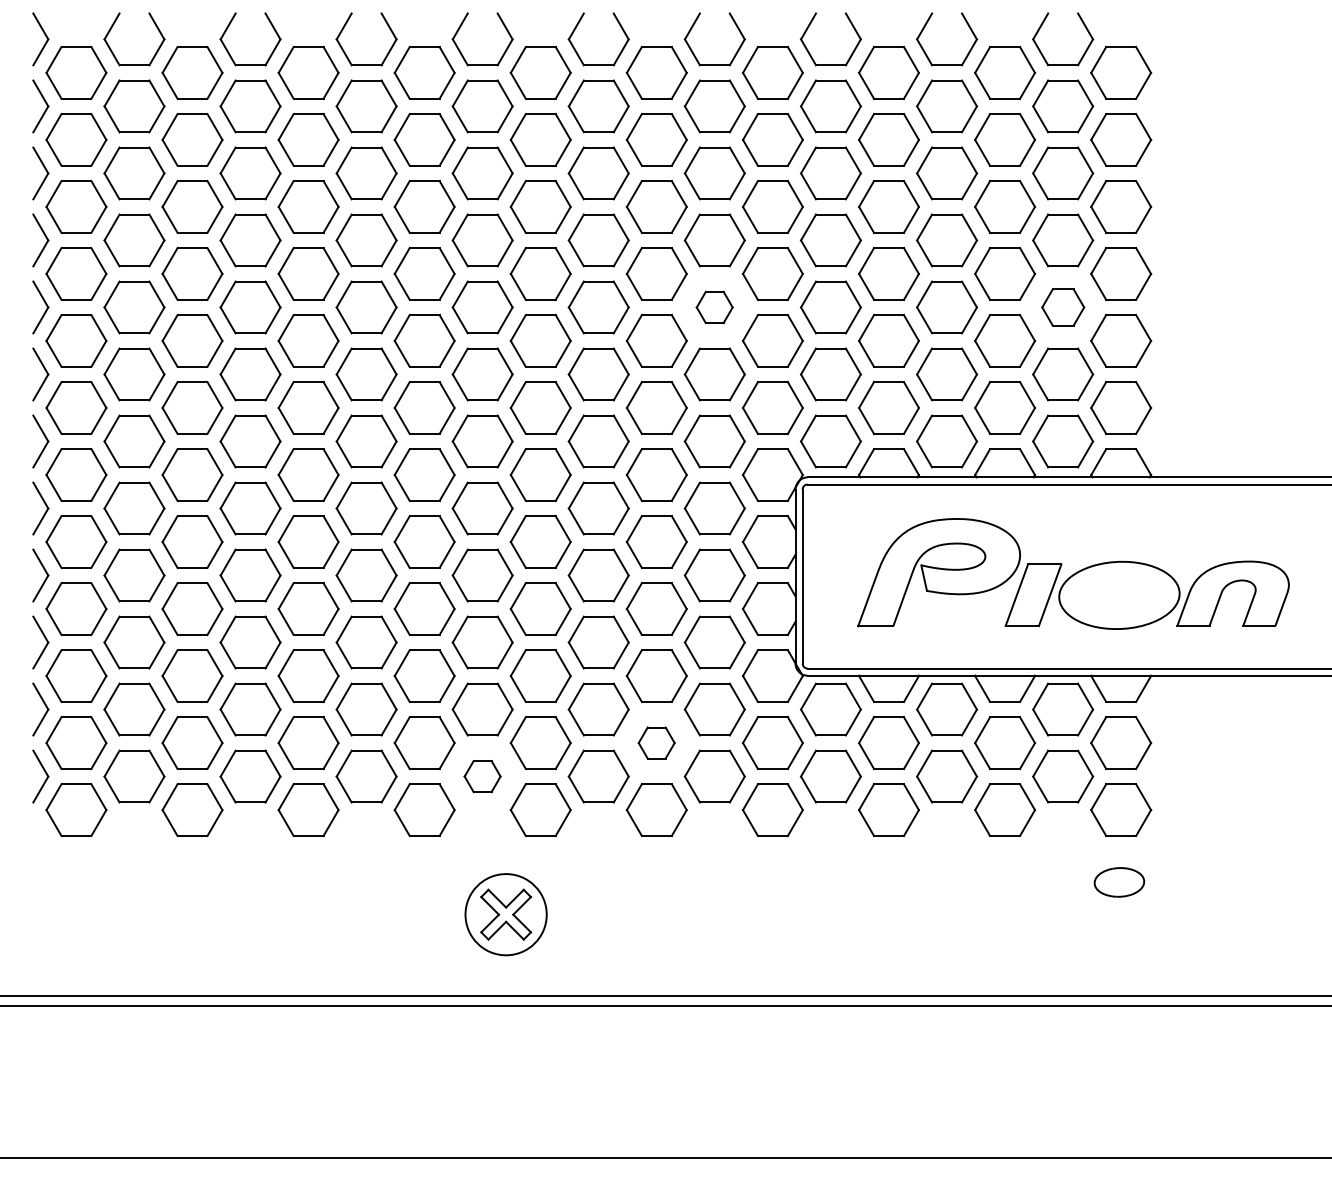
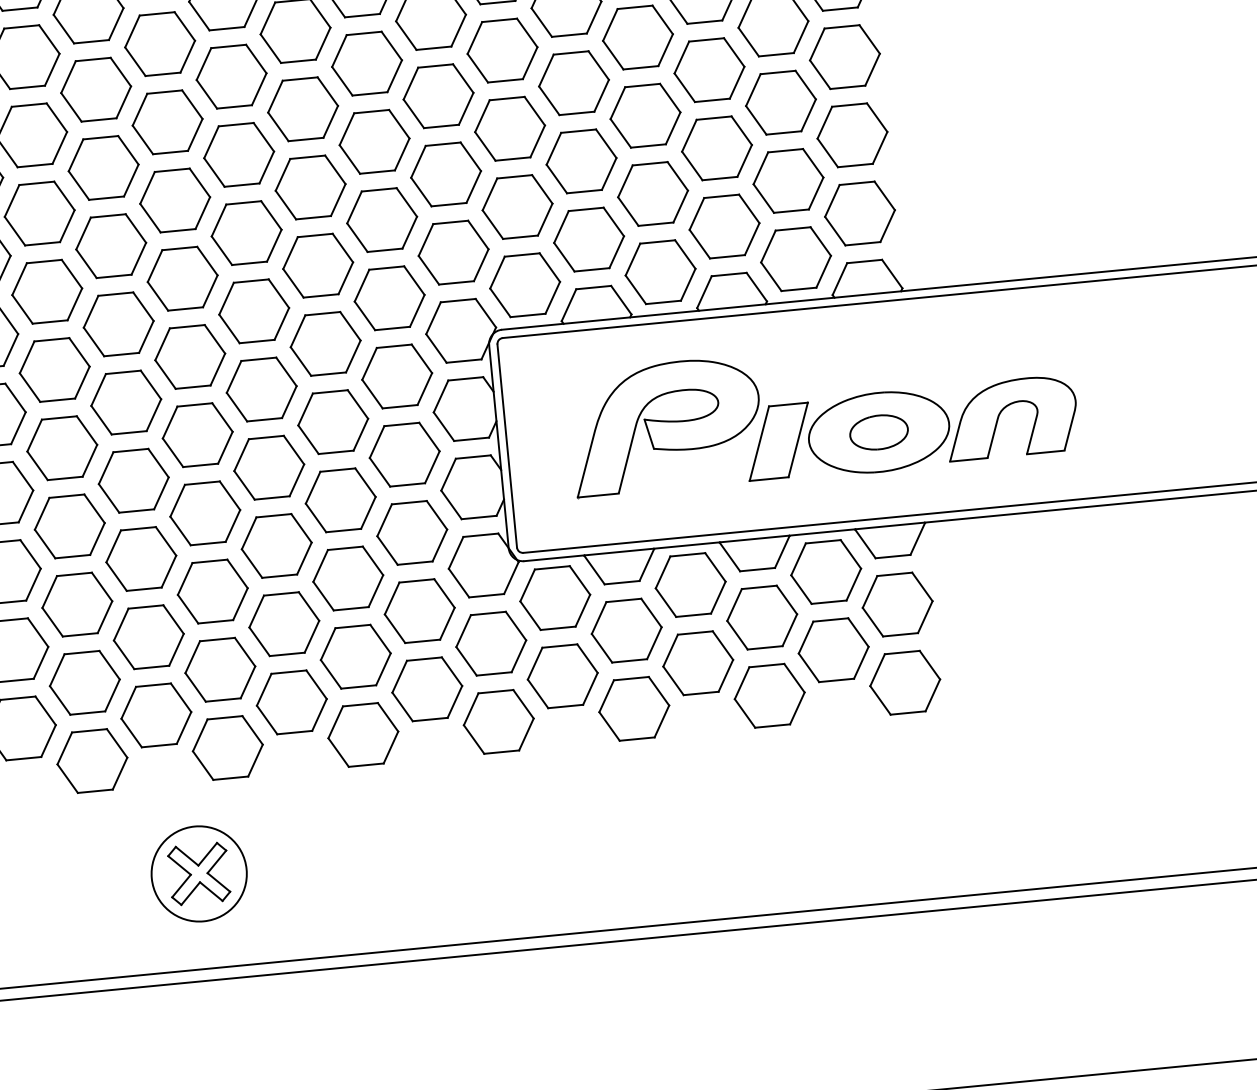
part: (714, 307) -> (374, 141), size x1.67
part: (1063, 307) -> (781, 102), size x1.43
part: (656, 742) -> (355, 656), size x1.67
part: (482, 776) -> (156, 715), size x1.67
part: (1119, 882) -> (879, 432), moved

